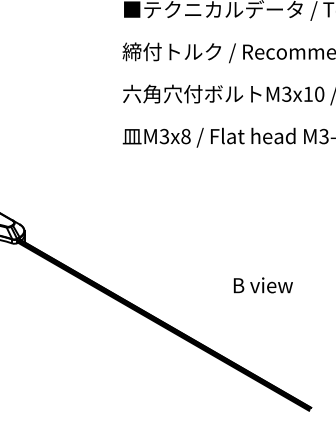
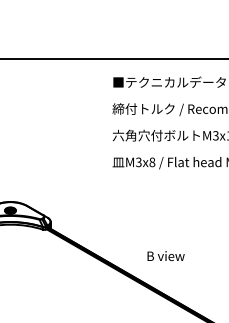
text: (262, 286) -> (165, 256), moved

